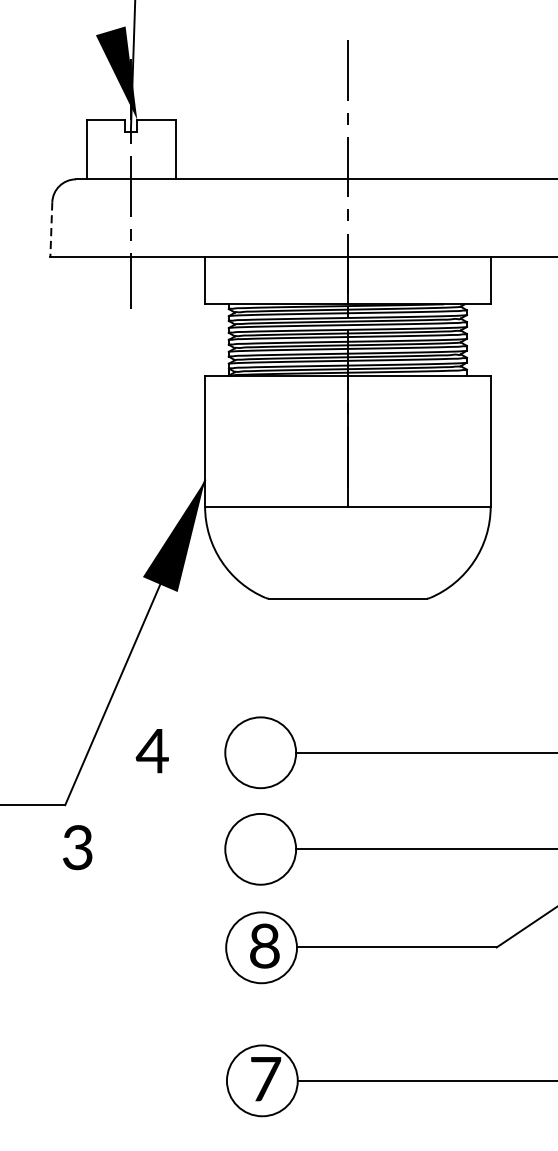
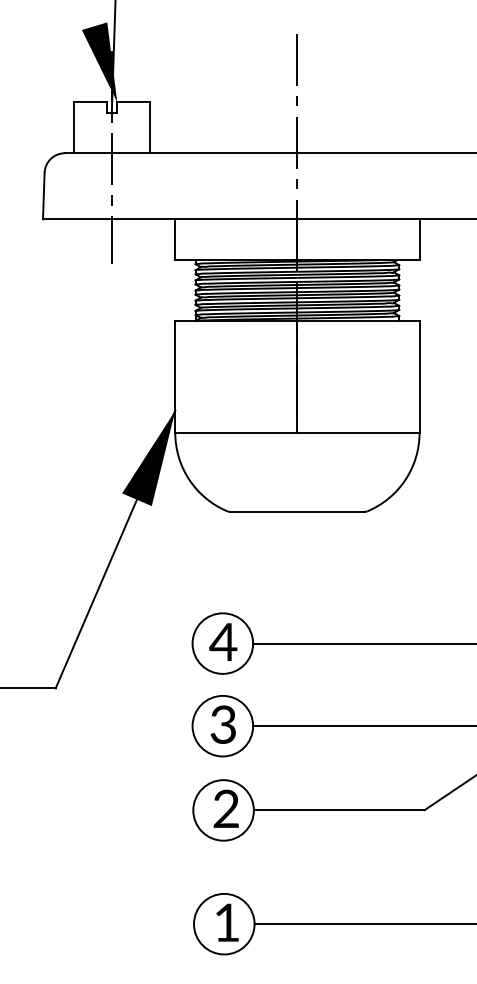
line: (50, 229) -> (43, 196), dashed -> solid
text: (152, 750) -> (223, 641), moved
text: (76, 847) -> (222, 724), moved
text: (264, 946) -> (226, 809), 8 -> 2
text: (266, 1078) -> (227, 922), 7 -> 1

